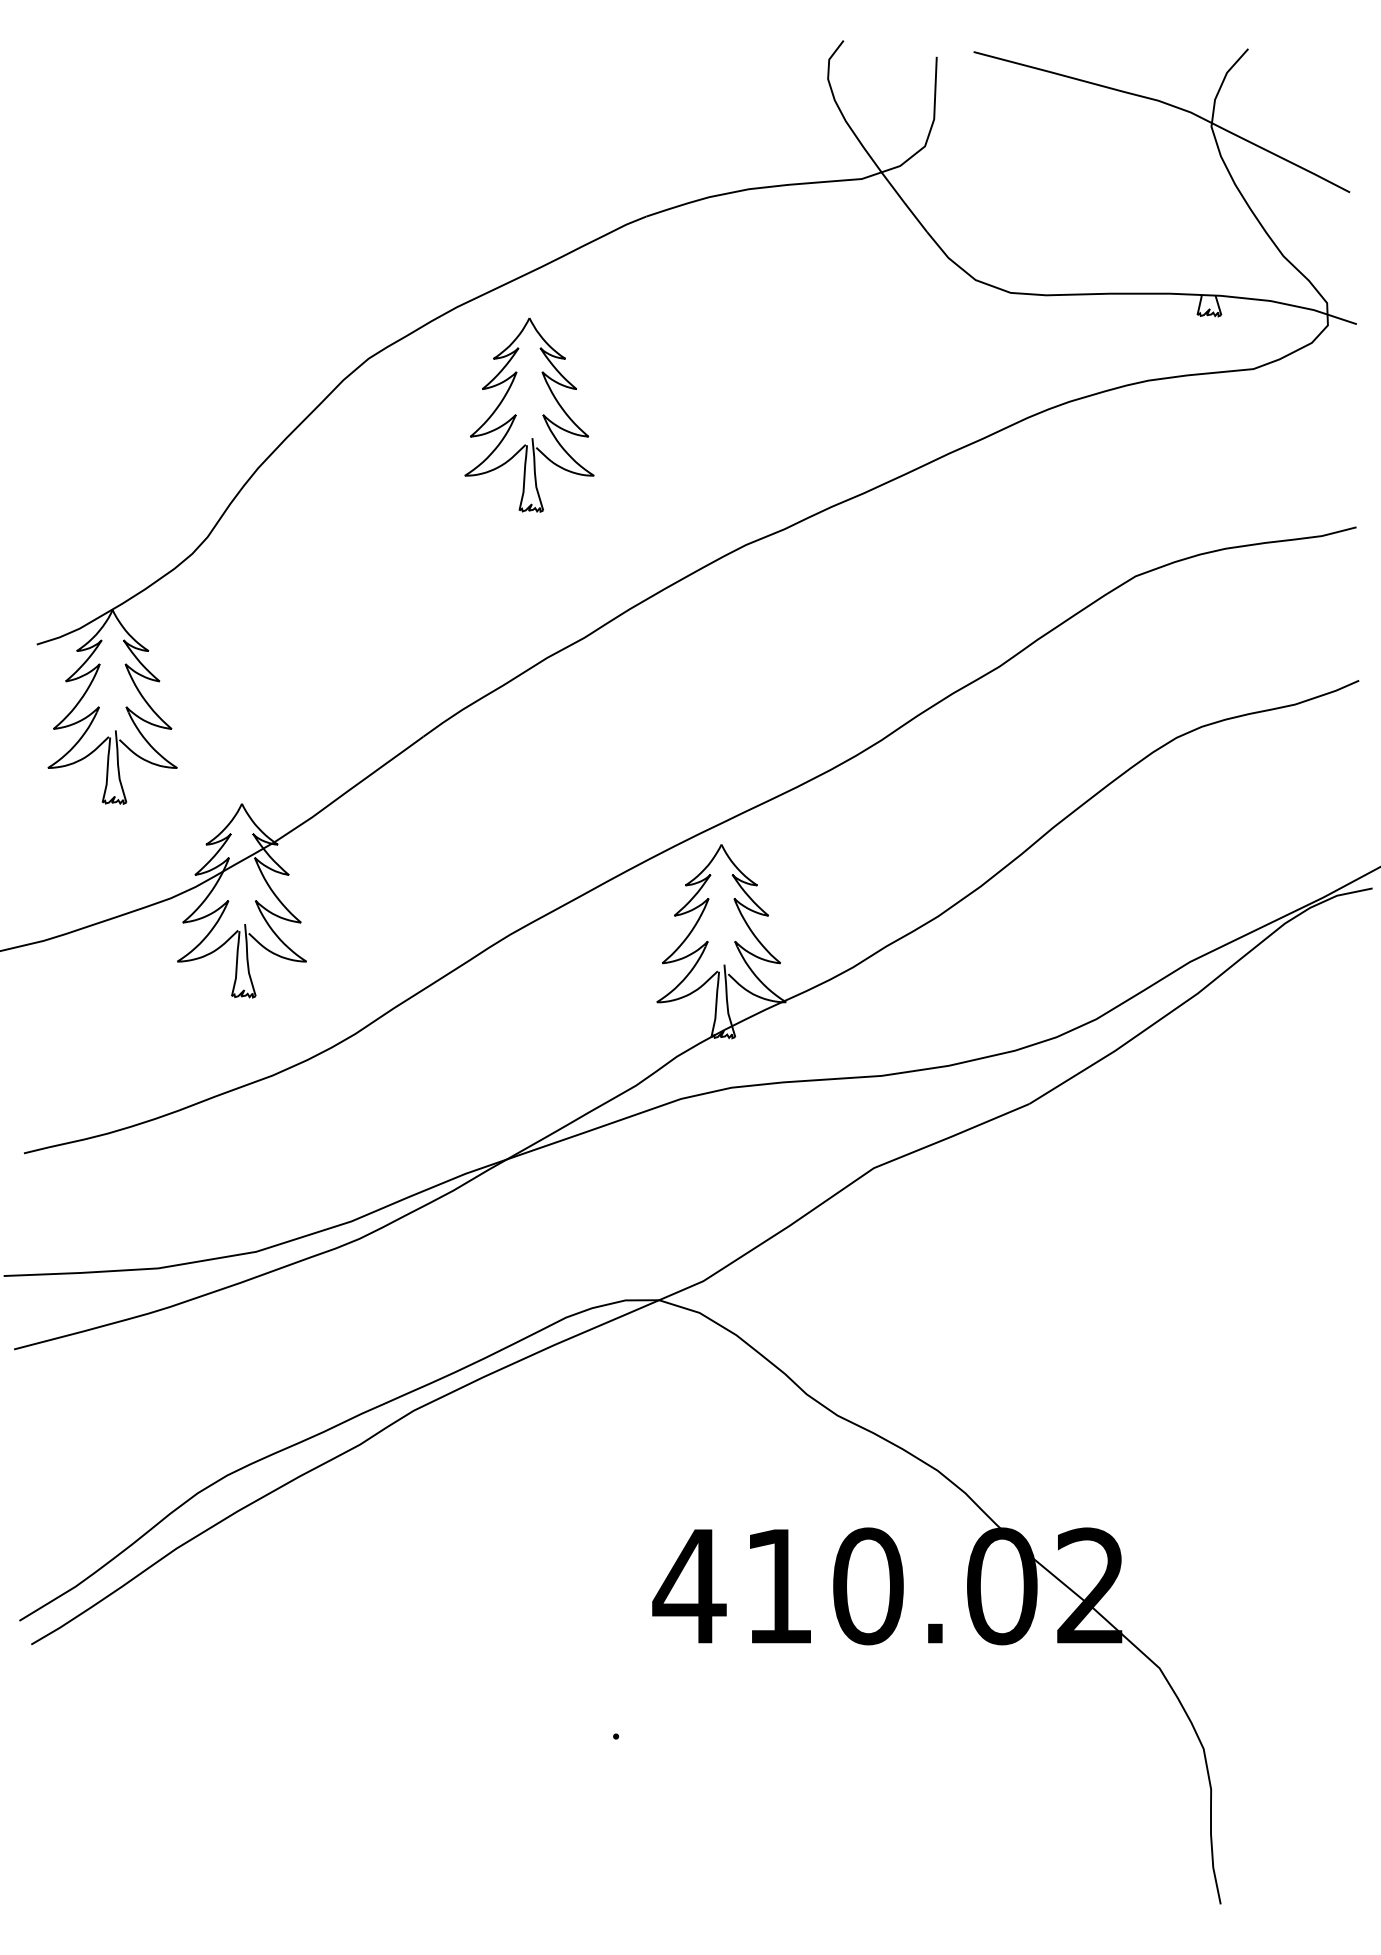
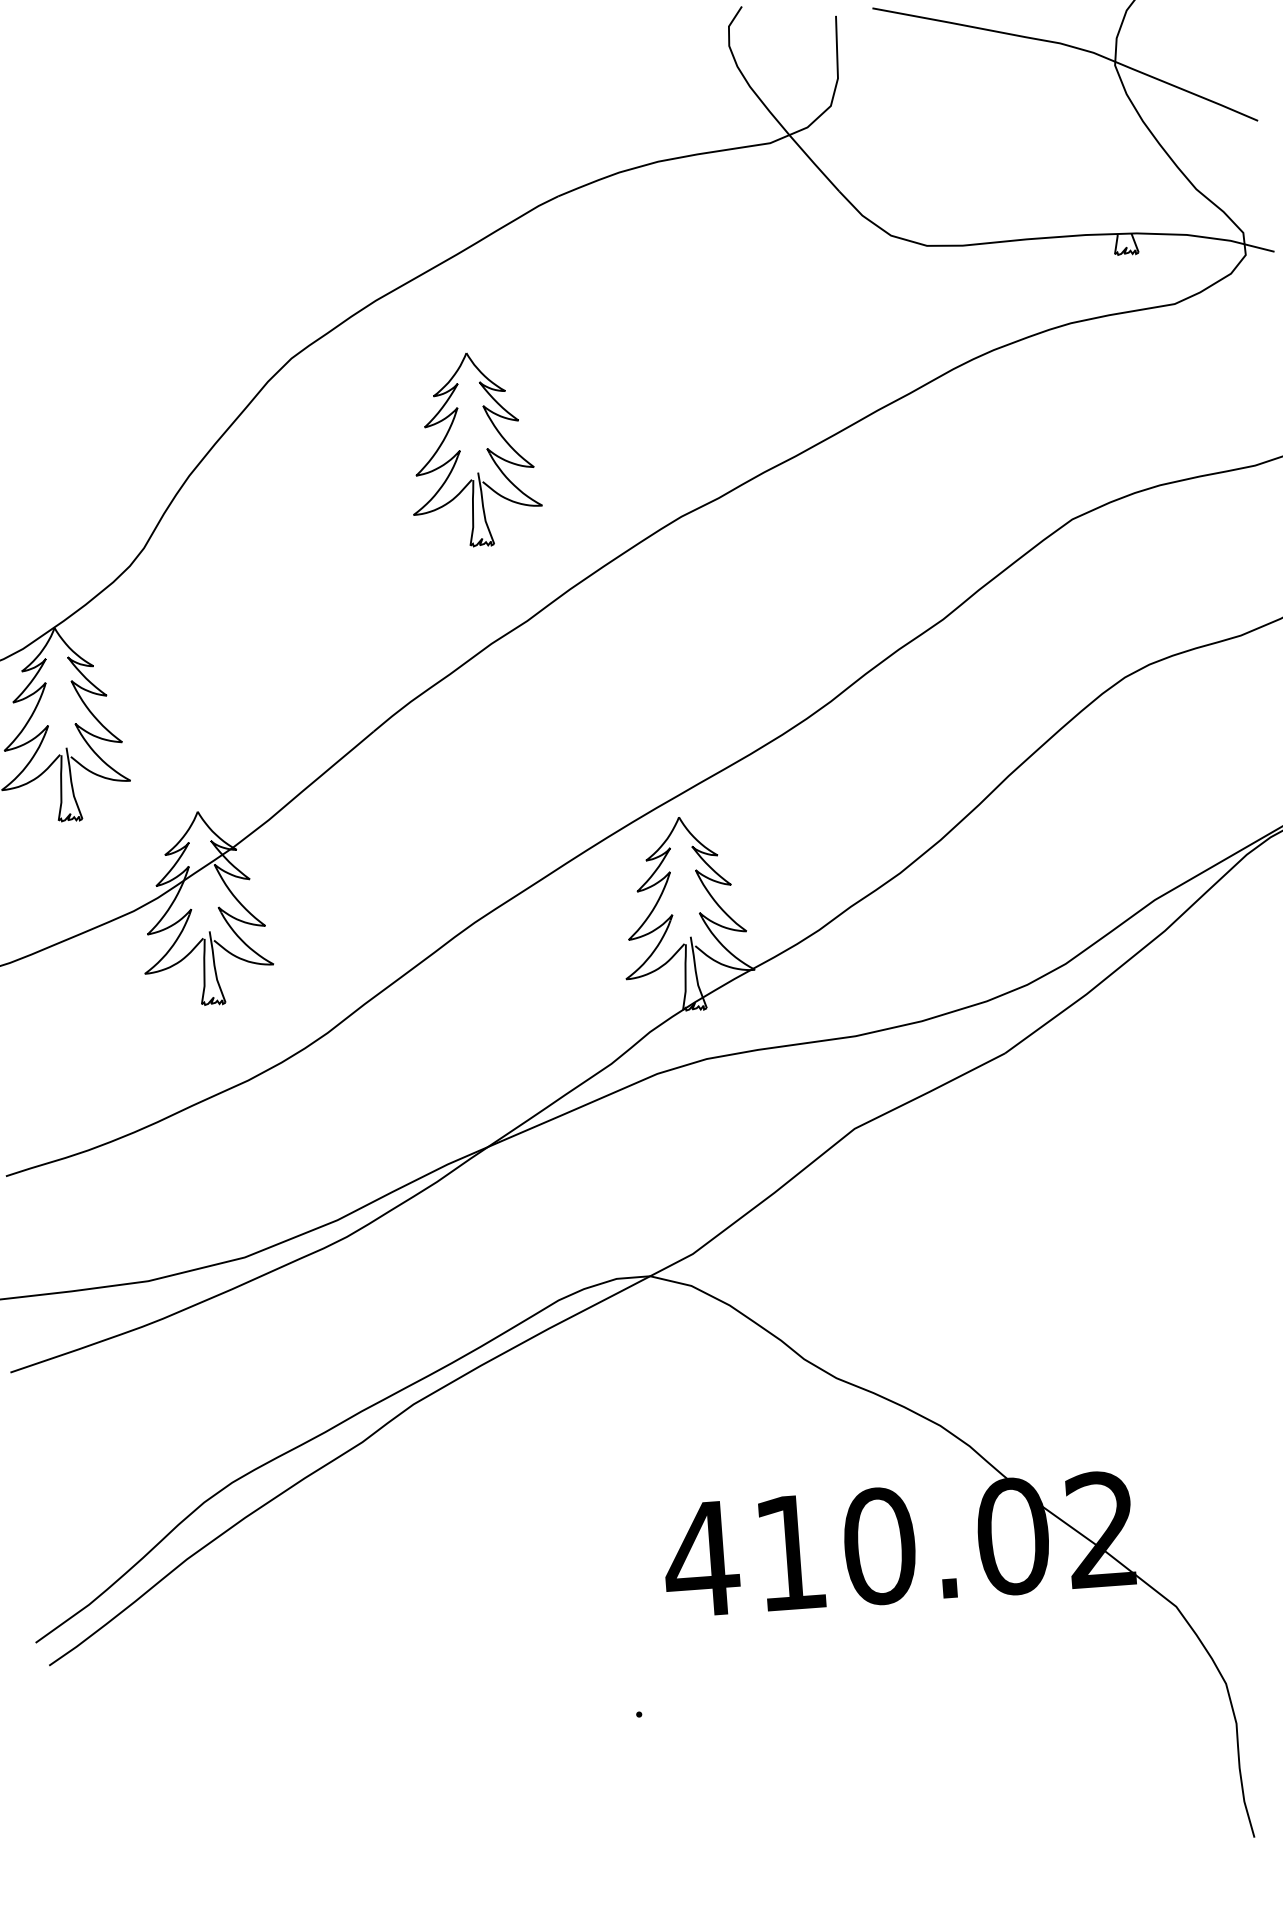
part: (516, 415) -> (460, 451), moved

